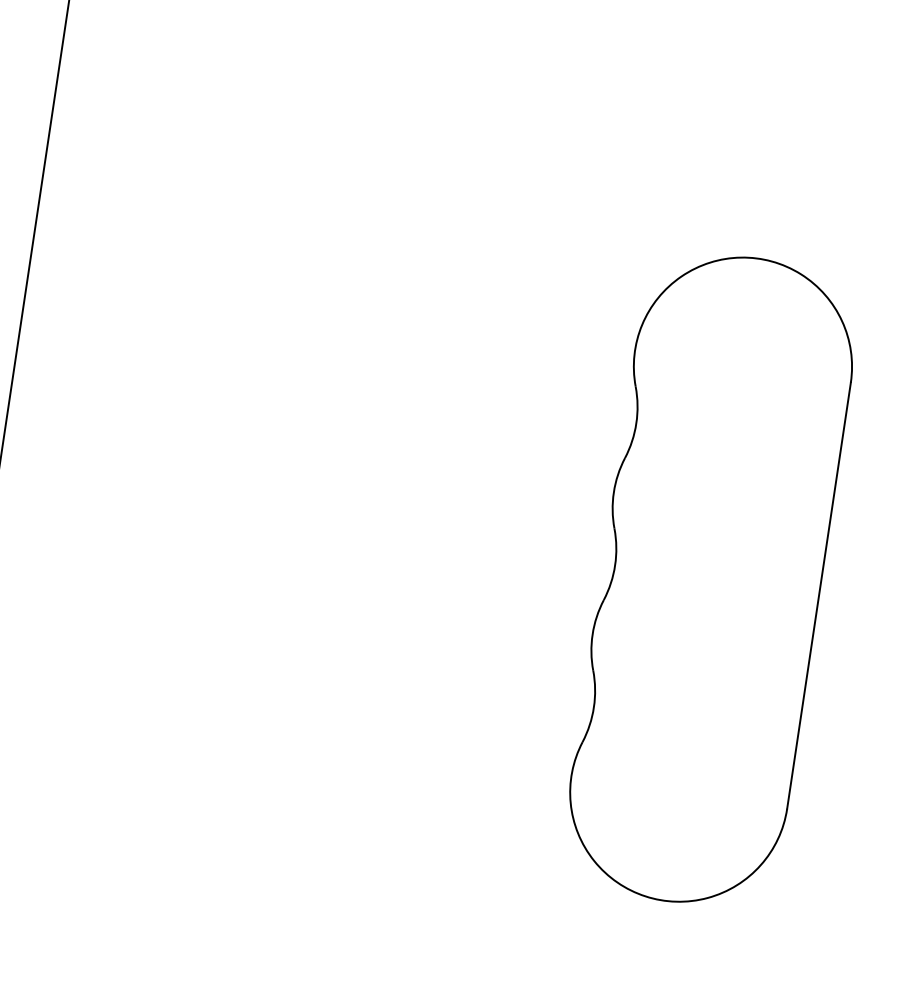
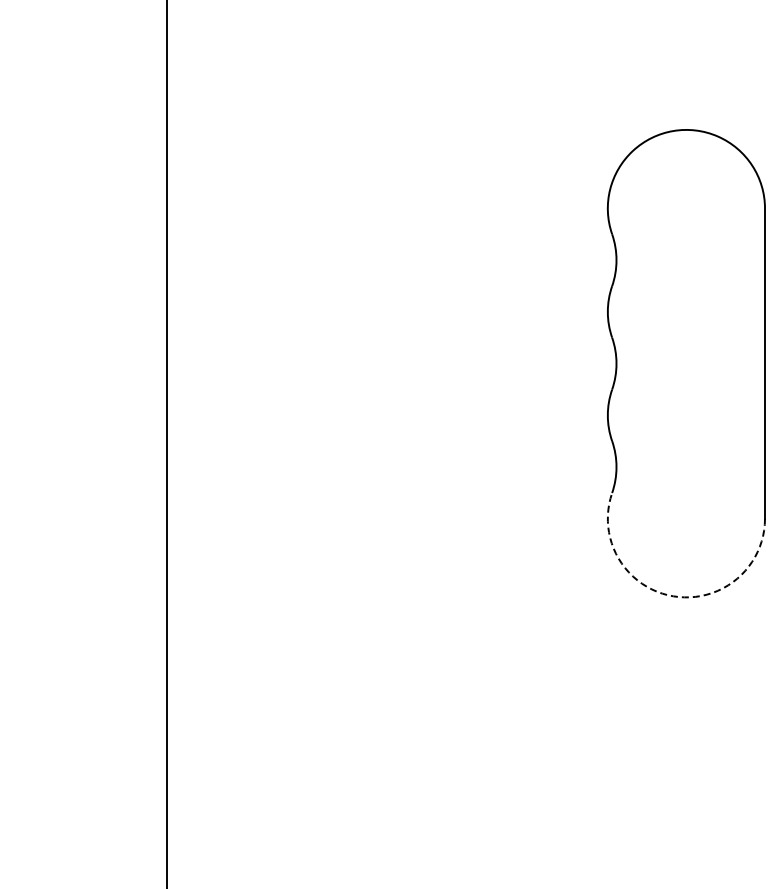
arc: (645, 896) -> (673, 596), solid -> dashed

